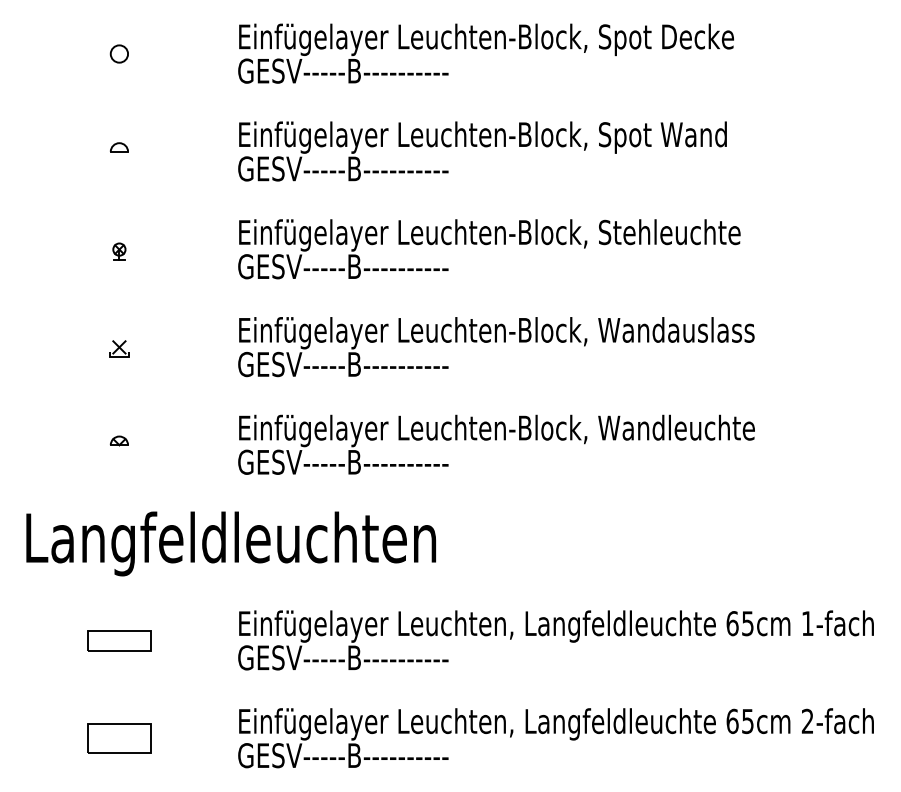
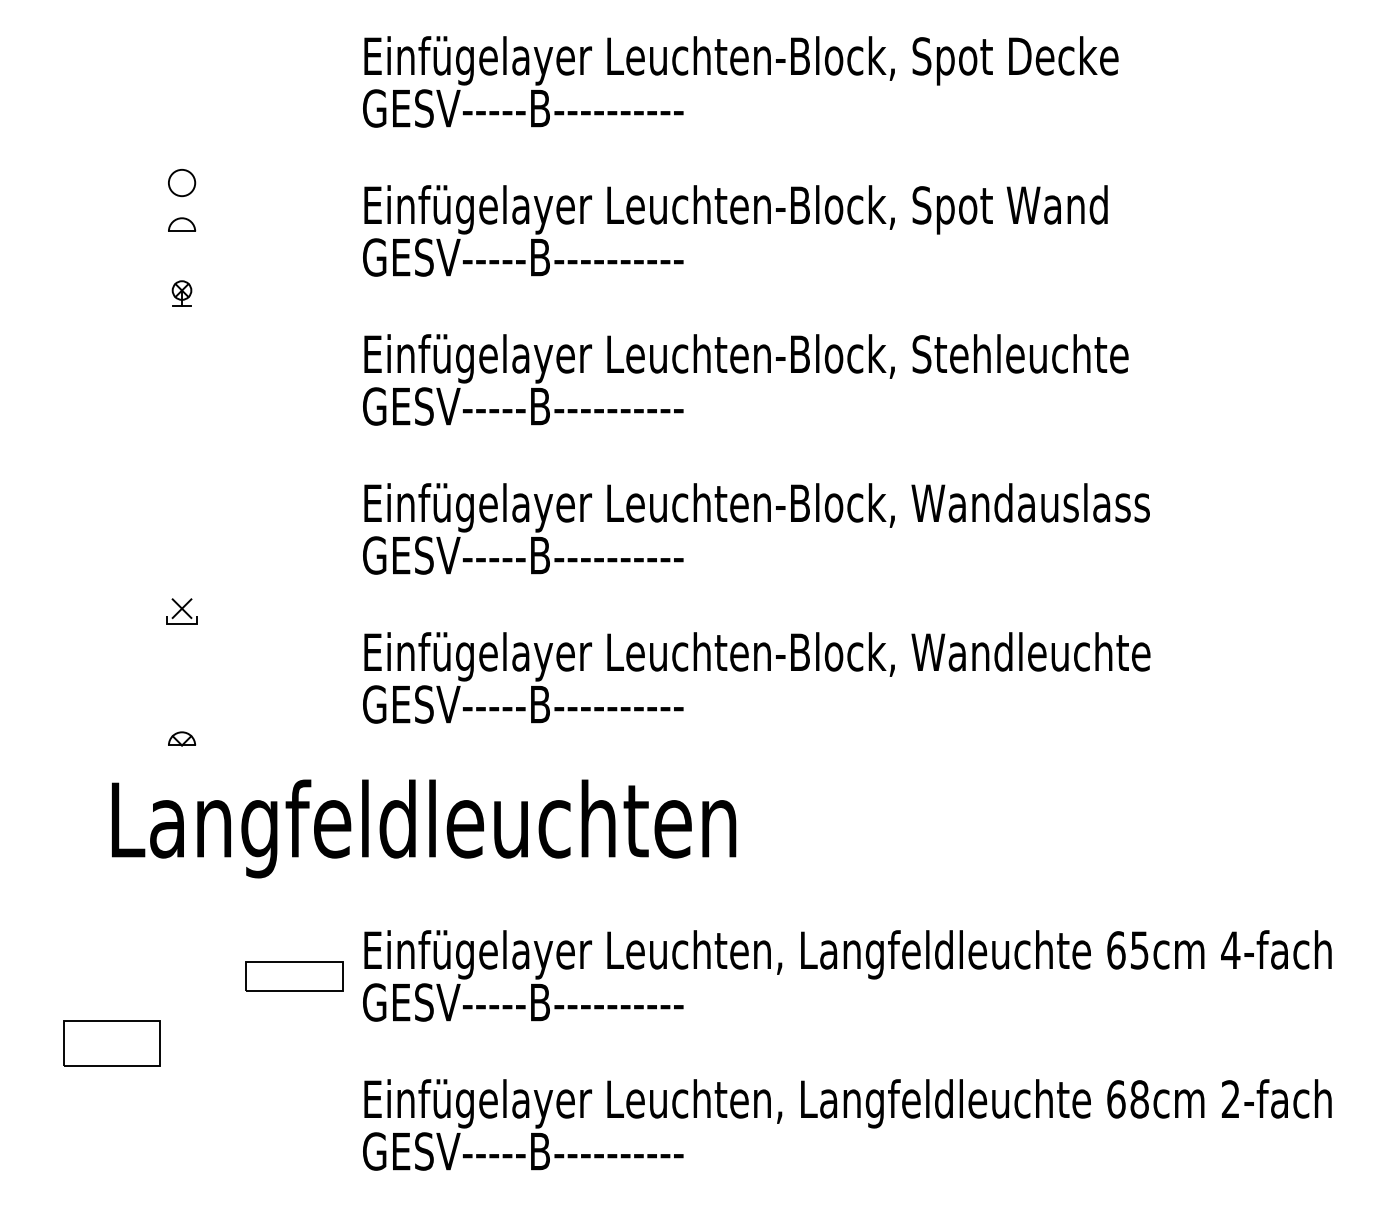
part: (118, 53) -> (180, 182), moved
part: (119, 251) -> (182, 293), moved
part: (119, 348) -> (182, 610), moved
part: (118, 440) -> (180, 738), moved
text: (230, 543) -> (422, 828), moved
text: (807, 623) -> (1230, 950), 1-fach -> 4-fach
part: (119, 640) -> (294, 976), moved
text: (747, 721) -> (1139, 1099), 65cm -> 68cm
part: (119, 738) -> (112, 1043), moved

